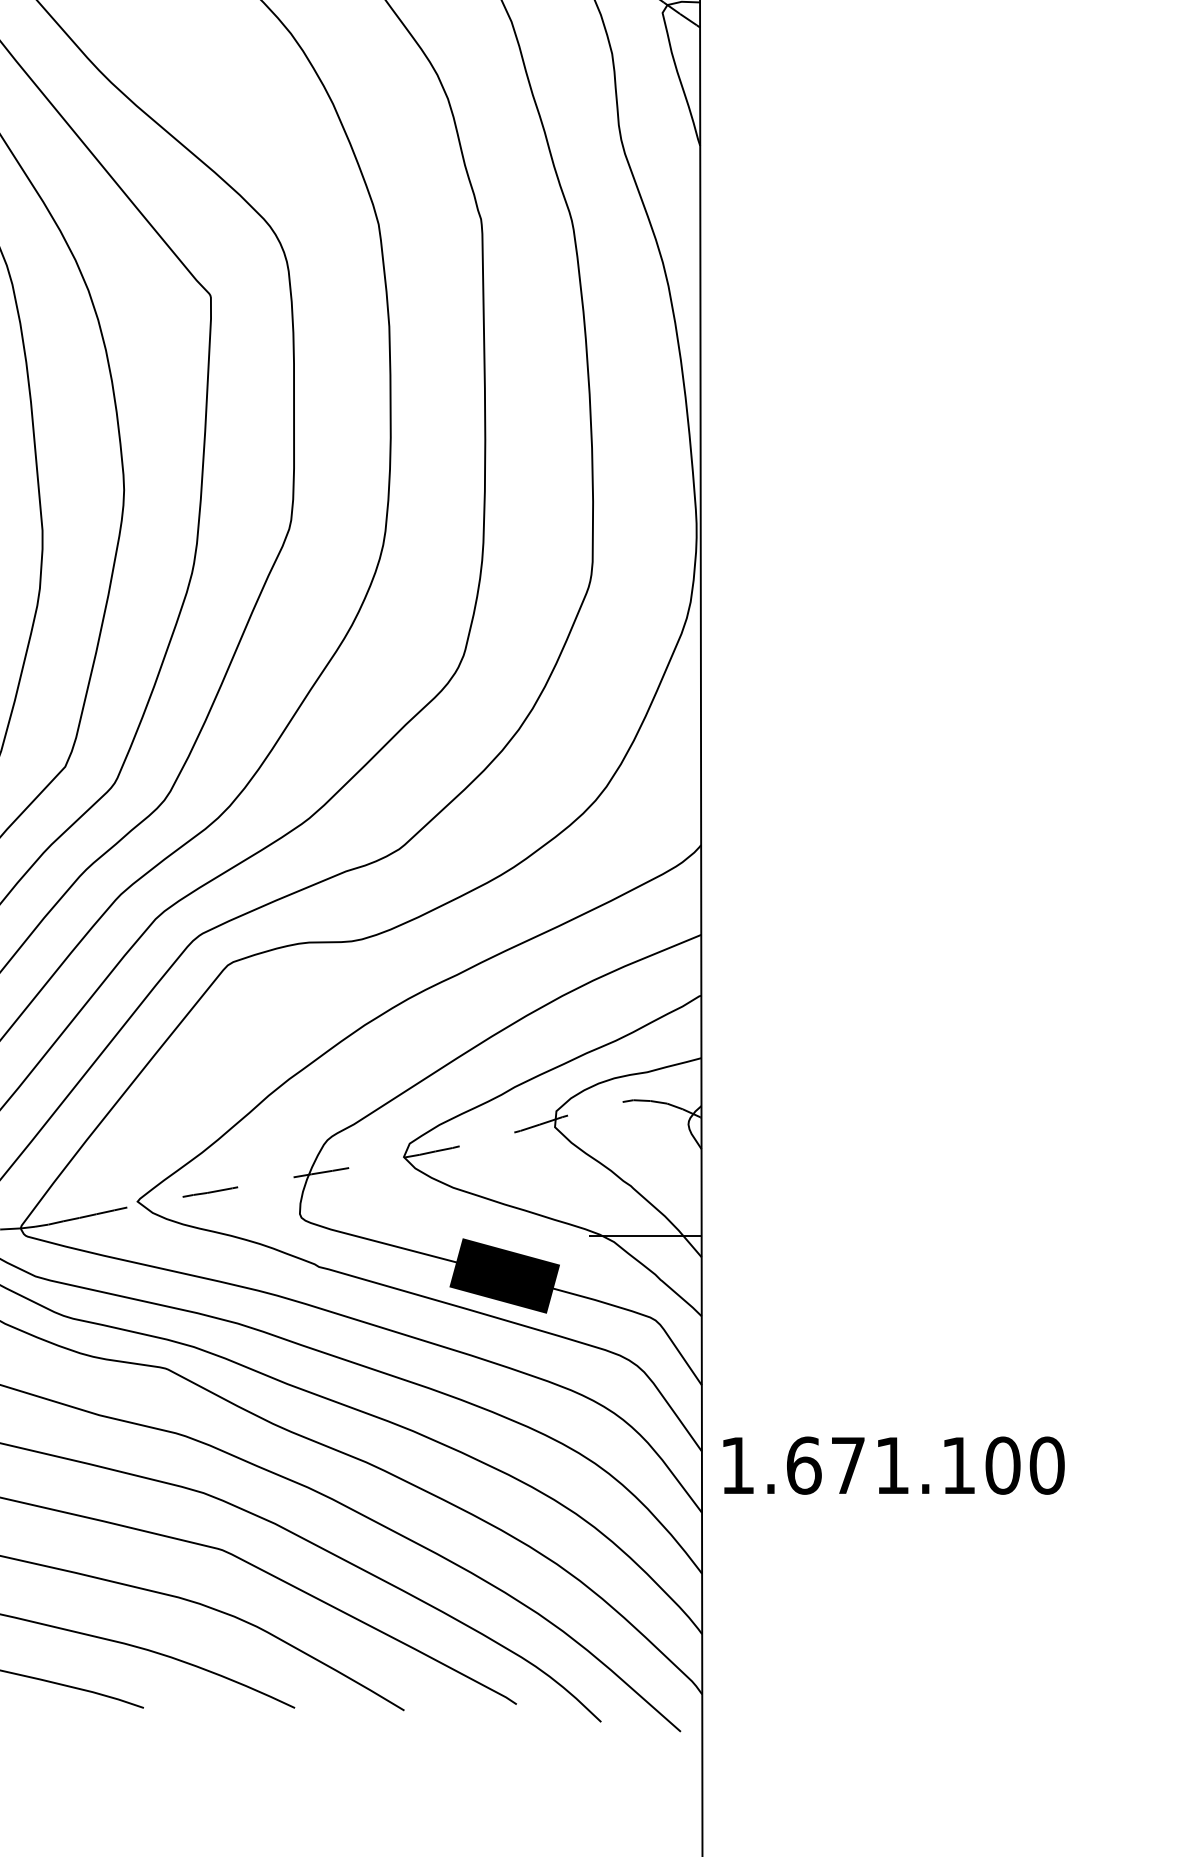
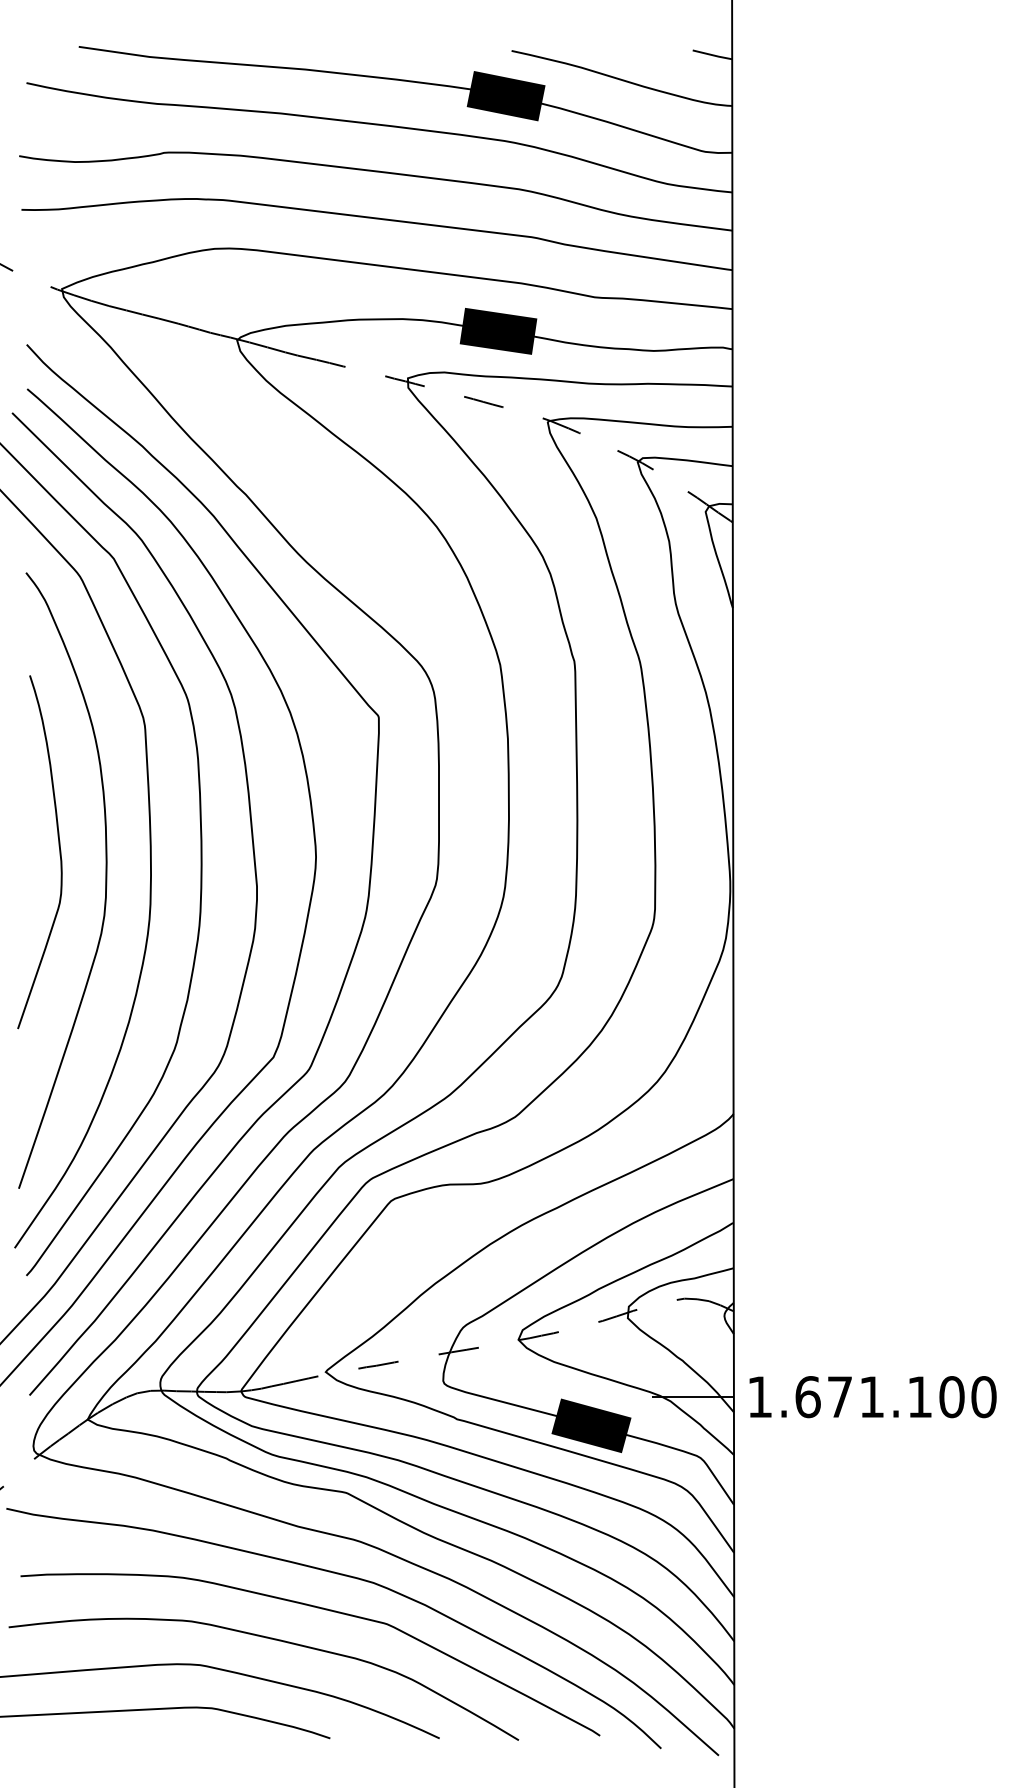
text: (893, 1466) -> (872, 1397), moved

